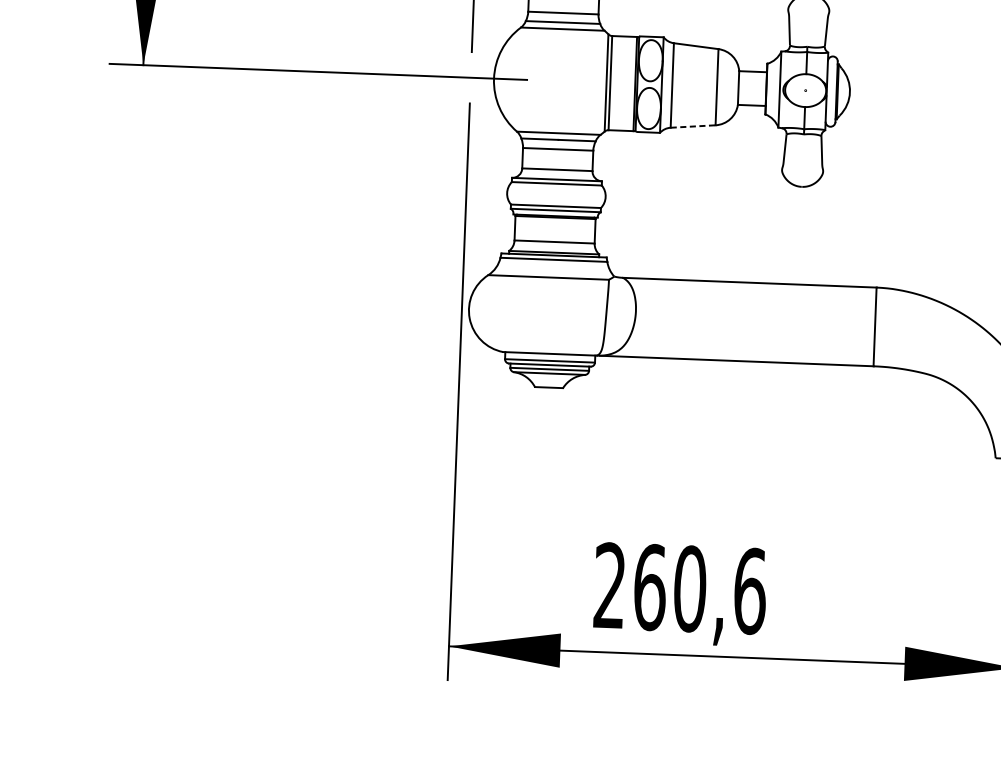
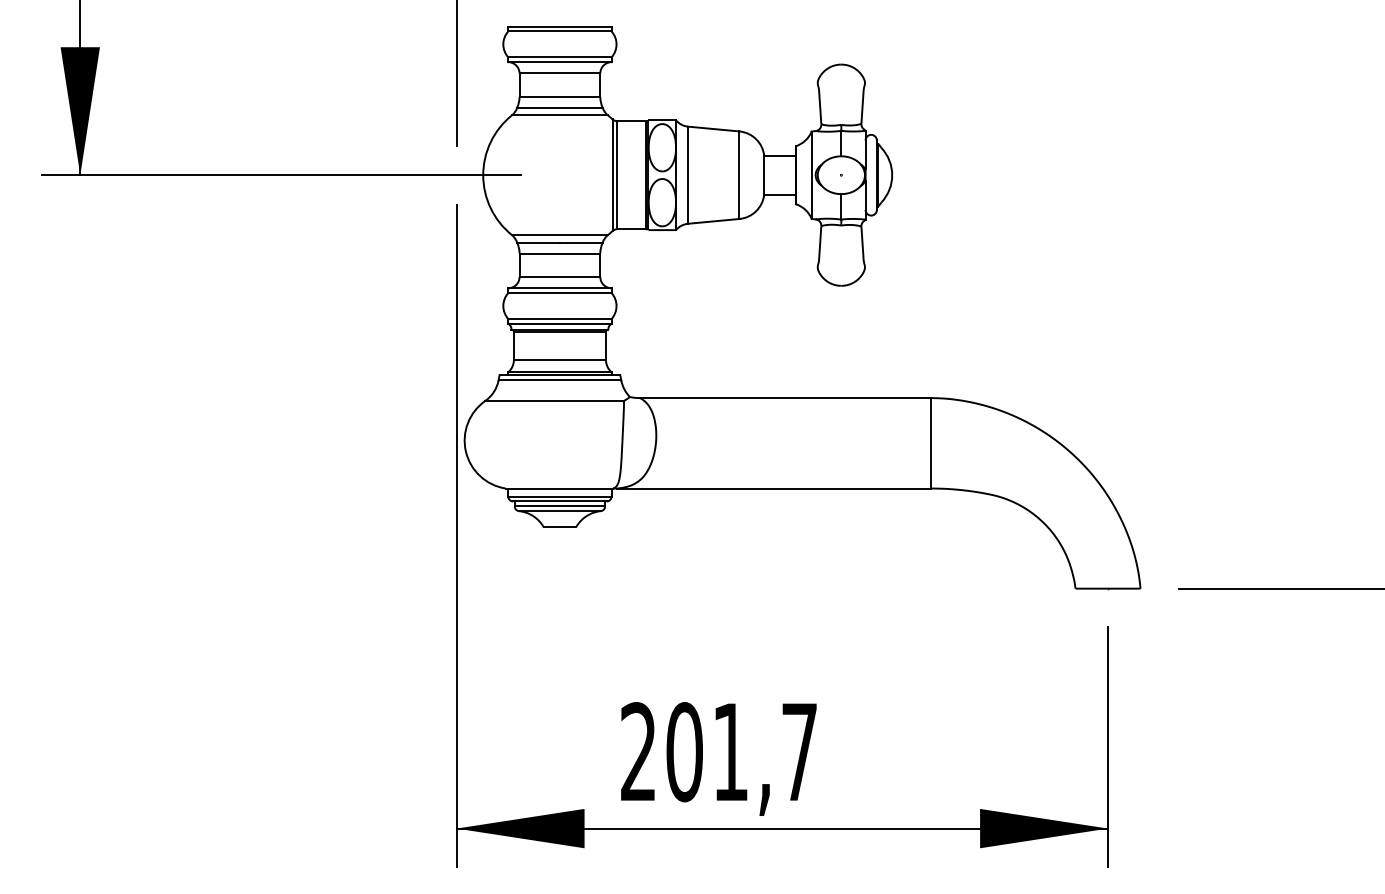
line: (692, 126) -> (713, 221), dashed -> solid
text: (700, 589) -> (742, 752), 260,6 -> 201,7

